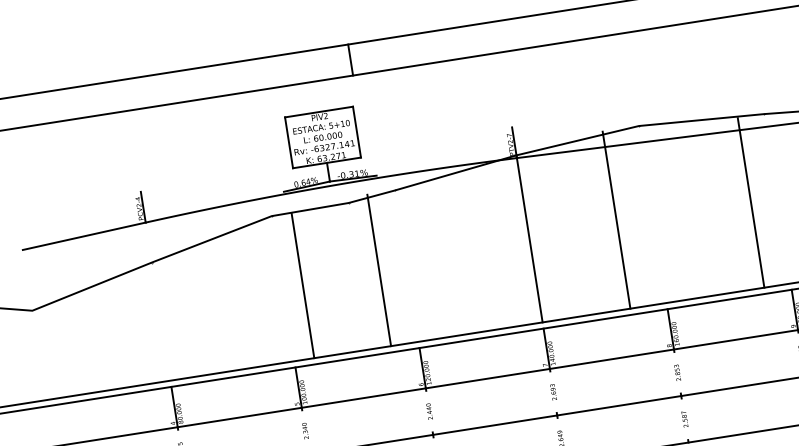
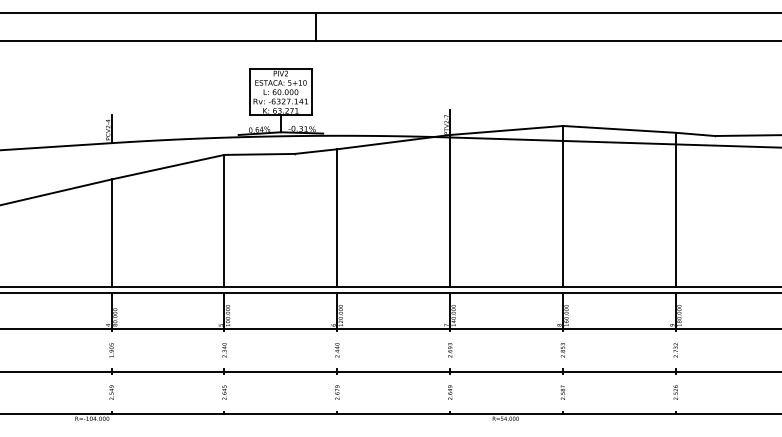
line: (750, 202) -> (675, 209), moved
line: (615, 219) -> (562, 205), moved
line: (379, 269) -> (337, 217), moved
line: (302, 285) -> (224, 220), moved
line: (160, 320) -> (111, 232), added

